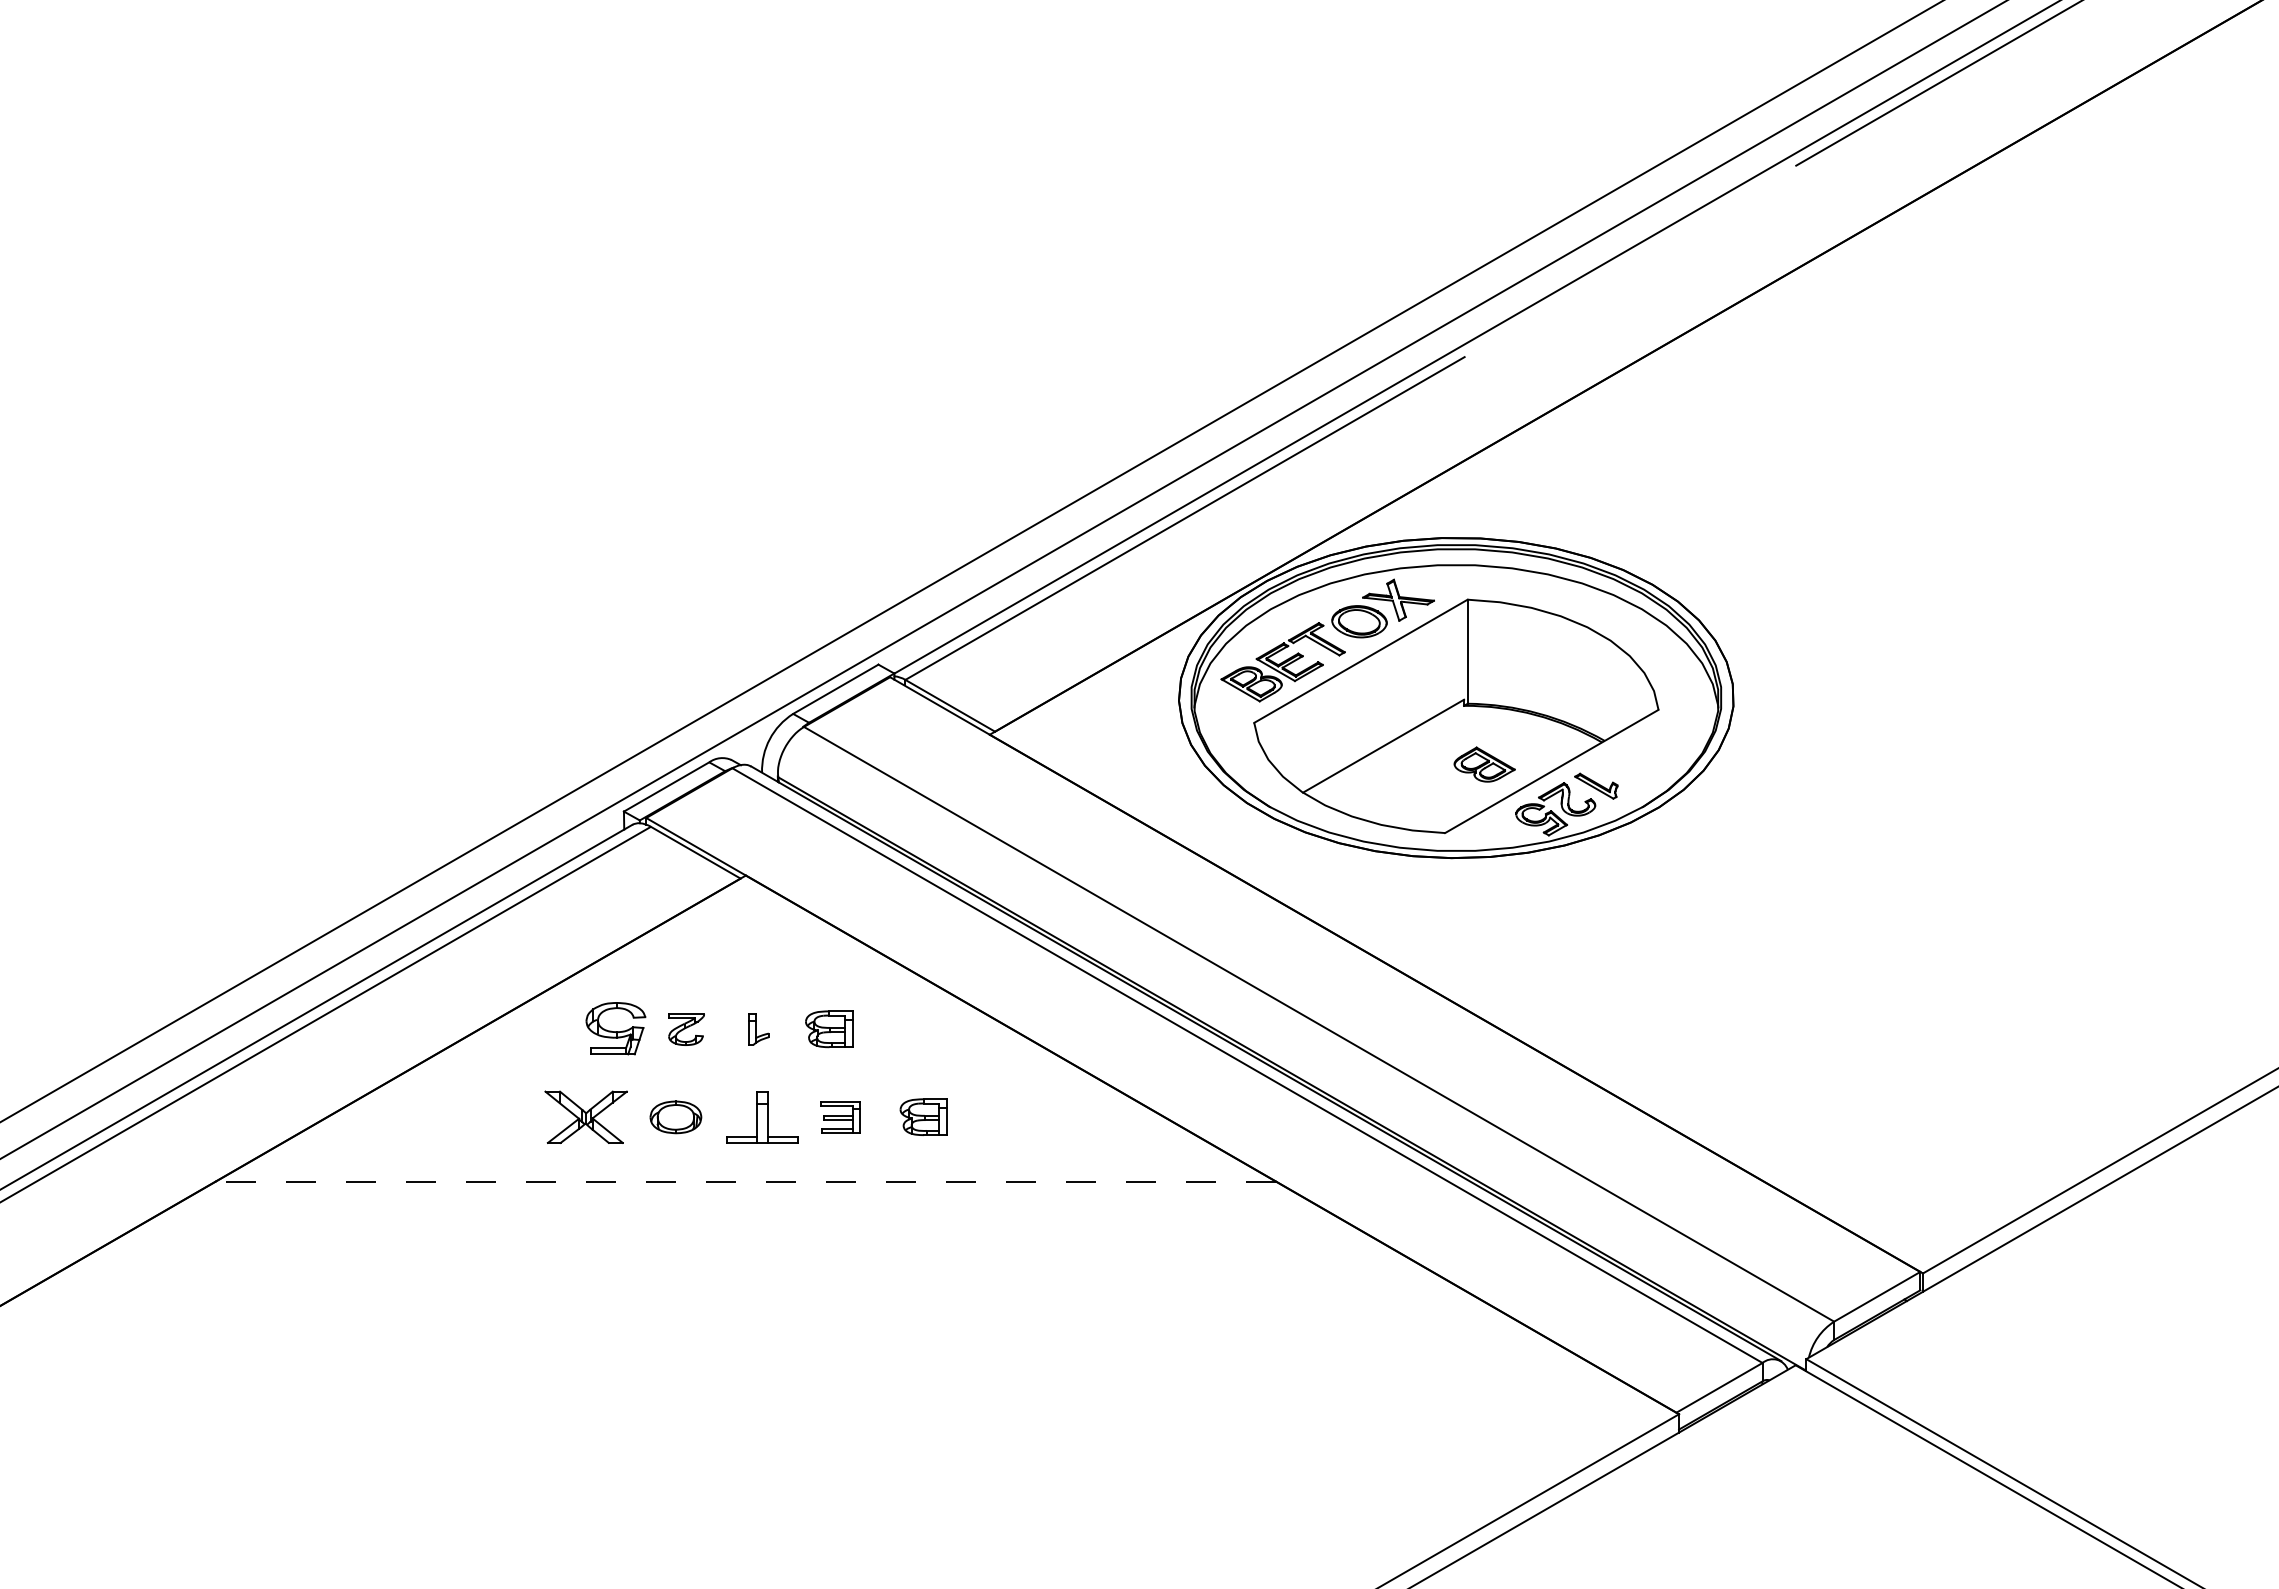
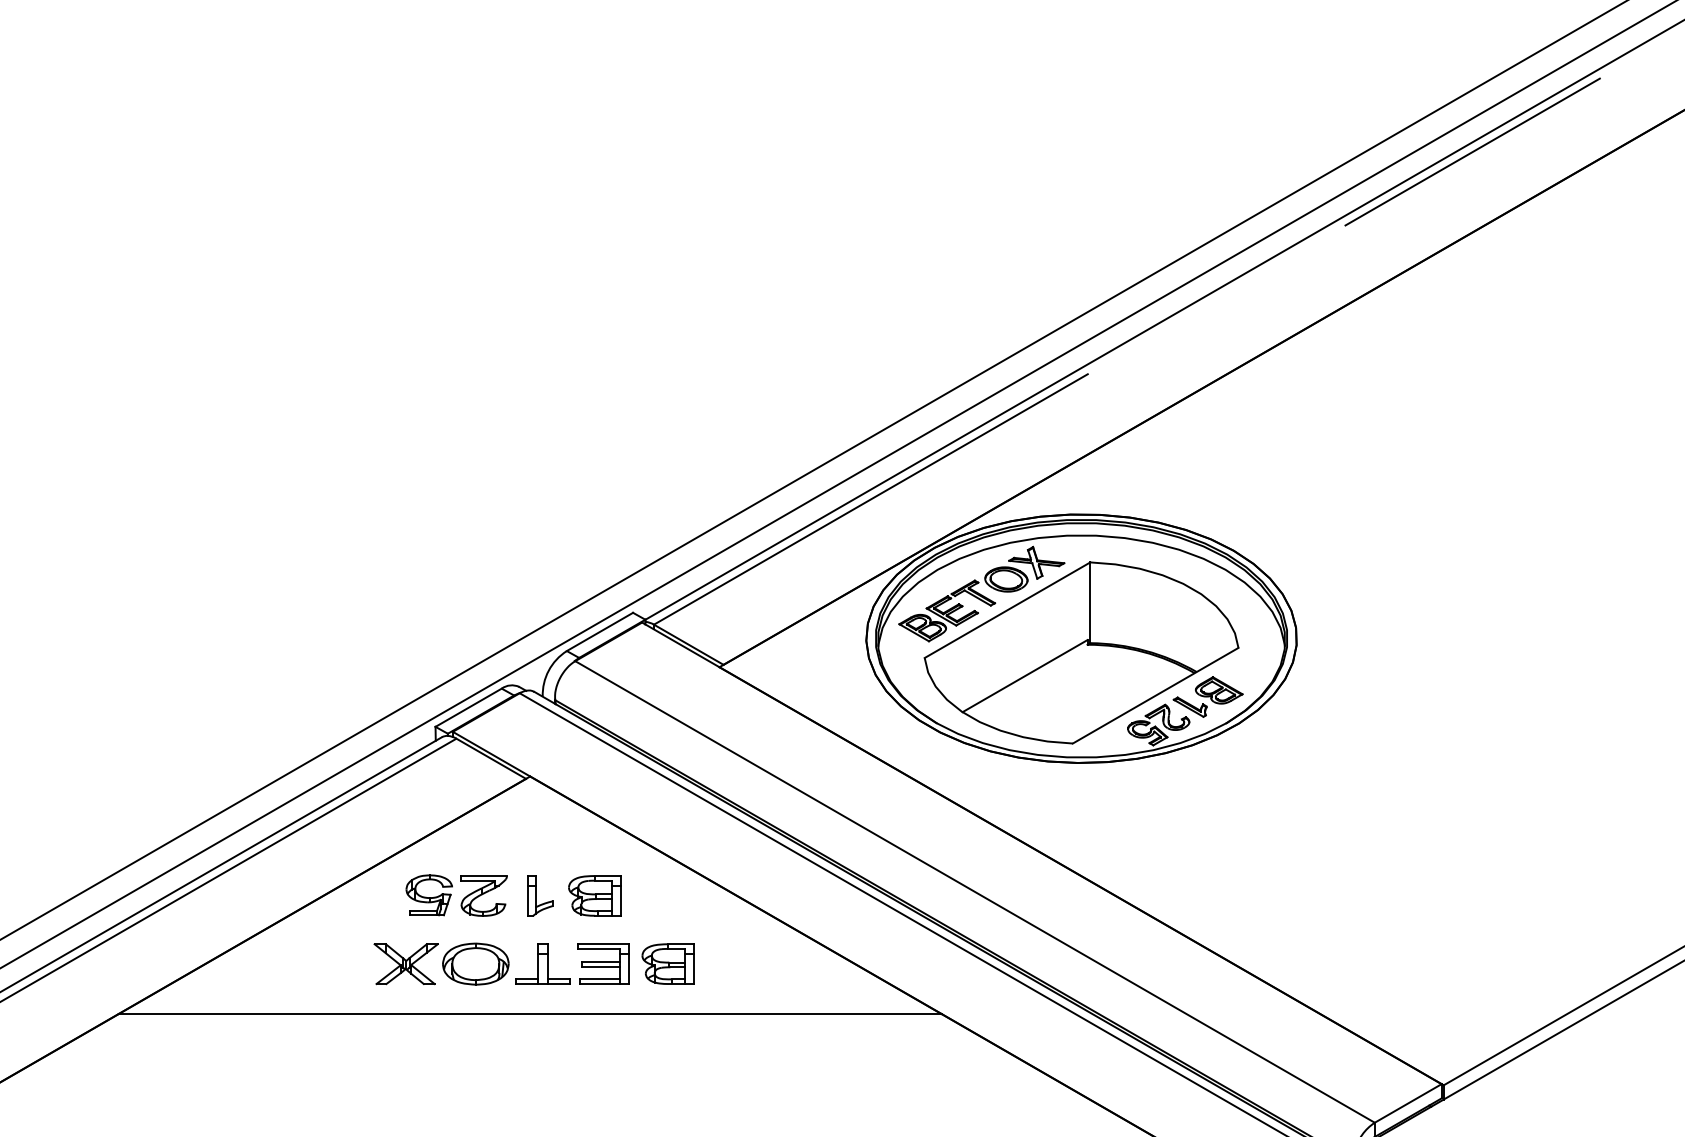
part: (1484, 764) -> (1219, 690), moved
part: (829, 1028) -> (595, 895), size x1.43
part: (686, 1029) -> (484, 895), size x1.67
part: (758, 1029) -> (539, 895), size x1.67
part: (923, 1116) -> (668, 963), size x1.43
part: (675, 1117) -> (475, 964), size x1.67
part: (840, 1117) -> (603, 964), size x1.67
line: (745, 1181) -> (529, 1013), dashed -> solid

